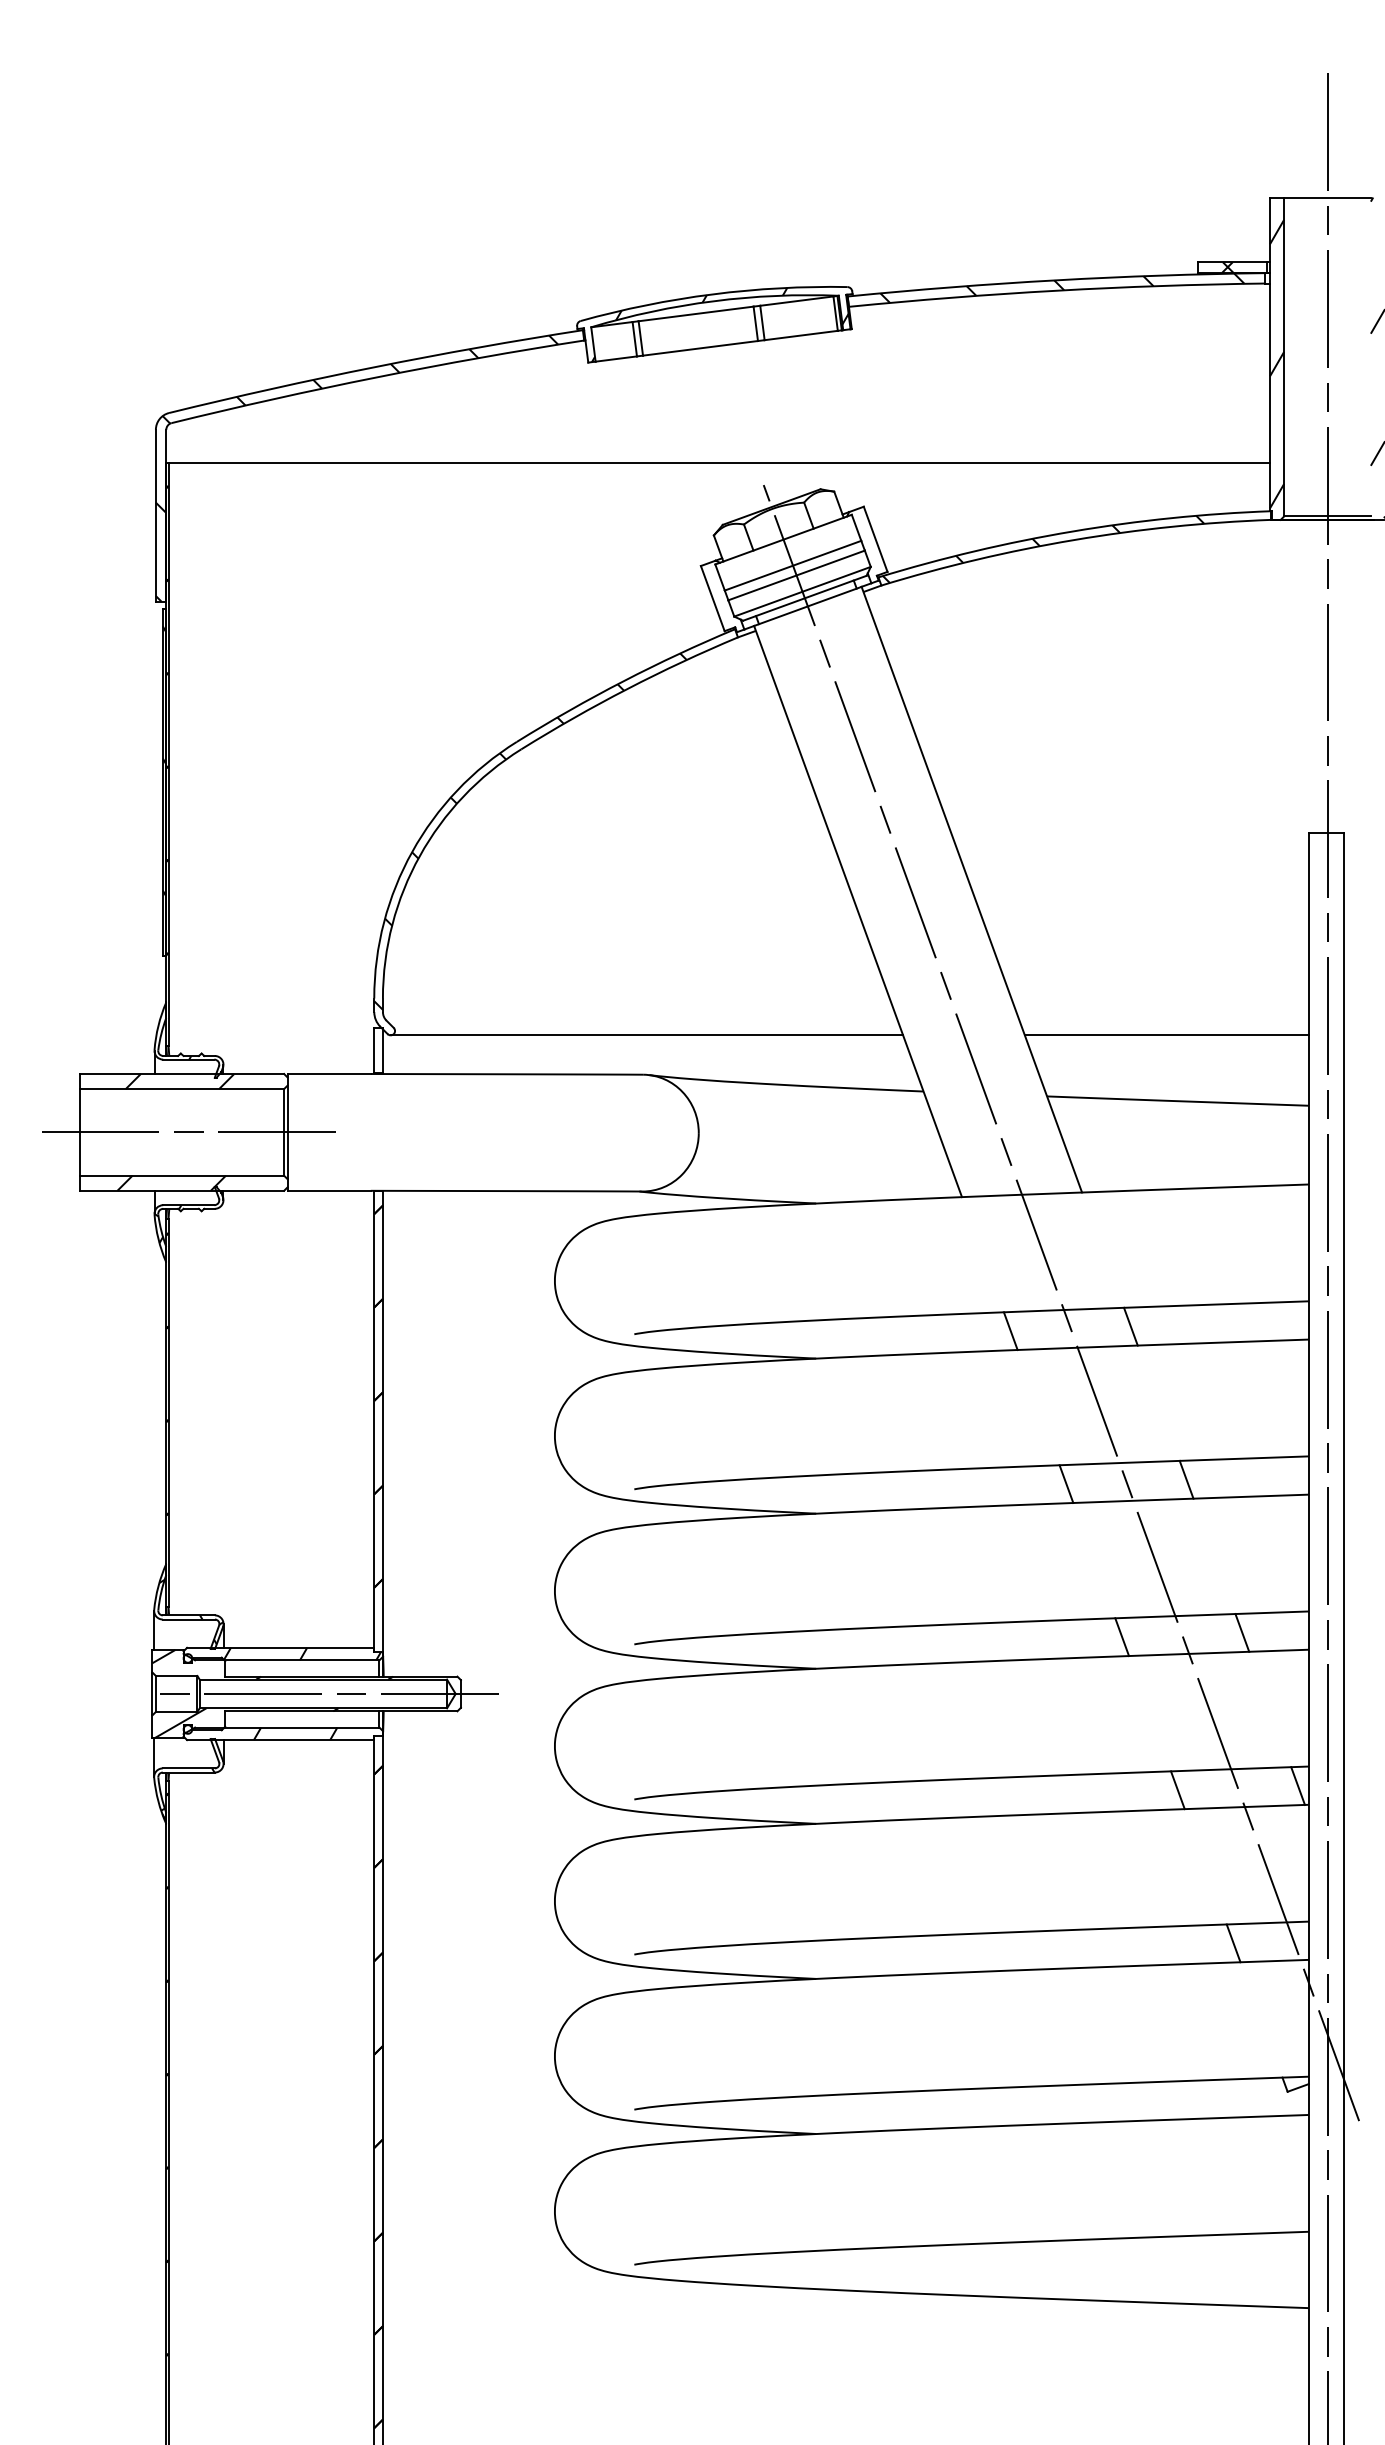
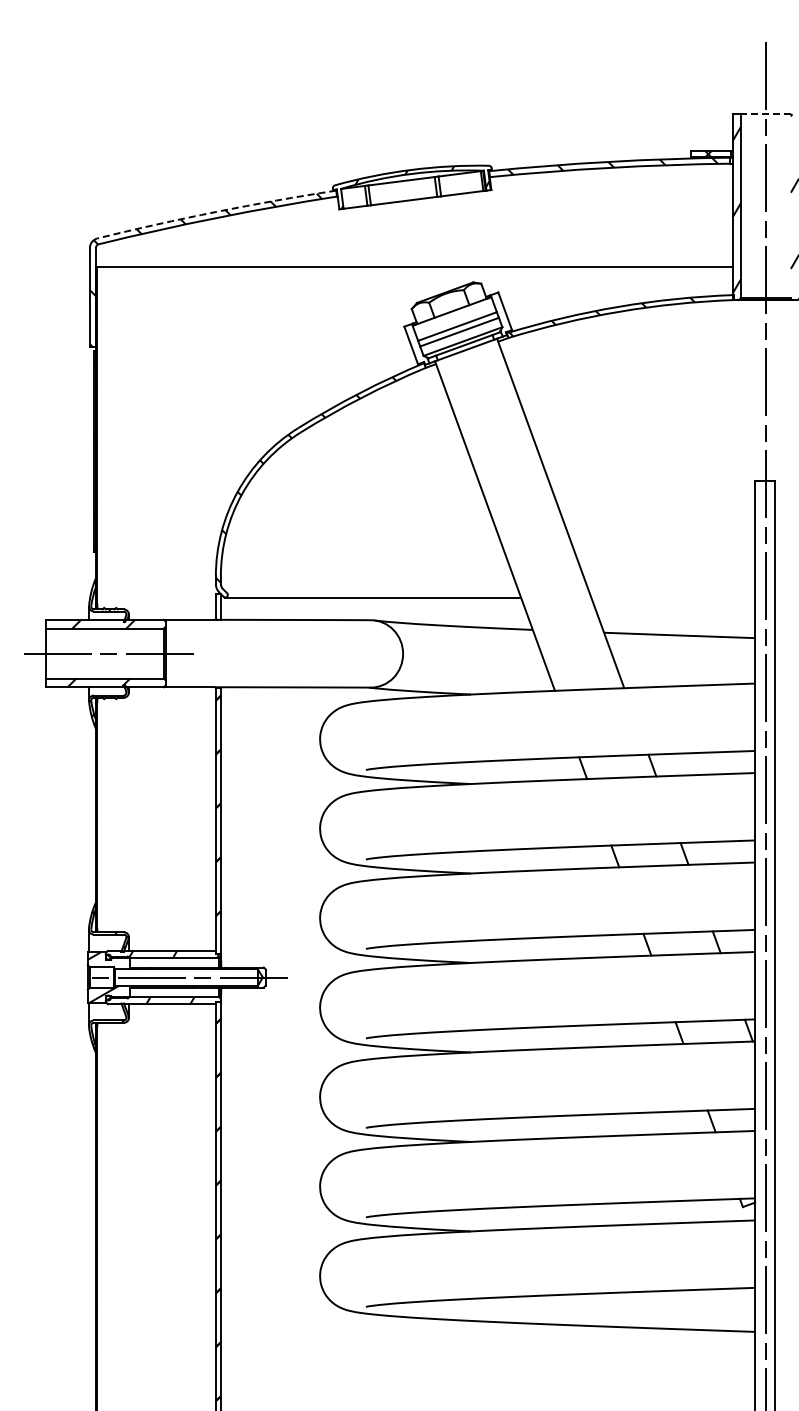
line: (1326, 198) -> (765, 114), solid -> dashed
arc: (375, 366) -> (216, 211), solid -> dashed
line: (1167, 1035) -> (673, 597), removed
line: (1061, 1302) -> (612, 751), removed

